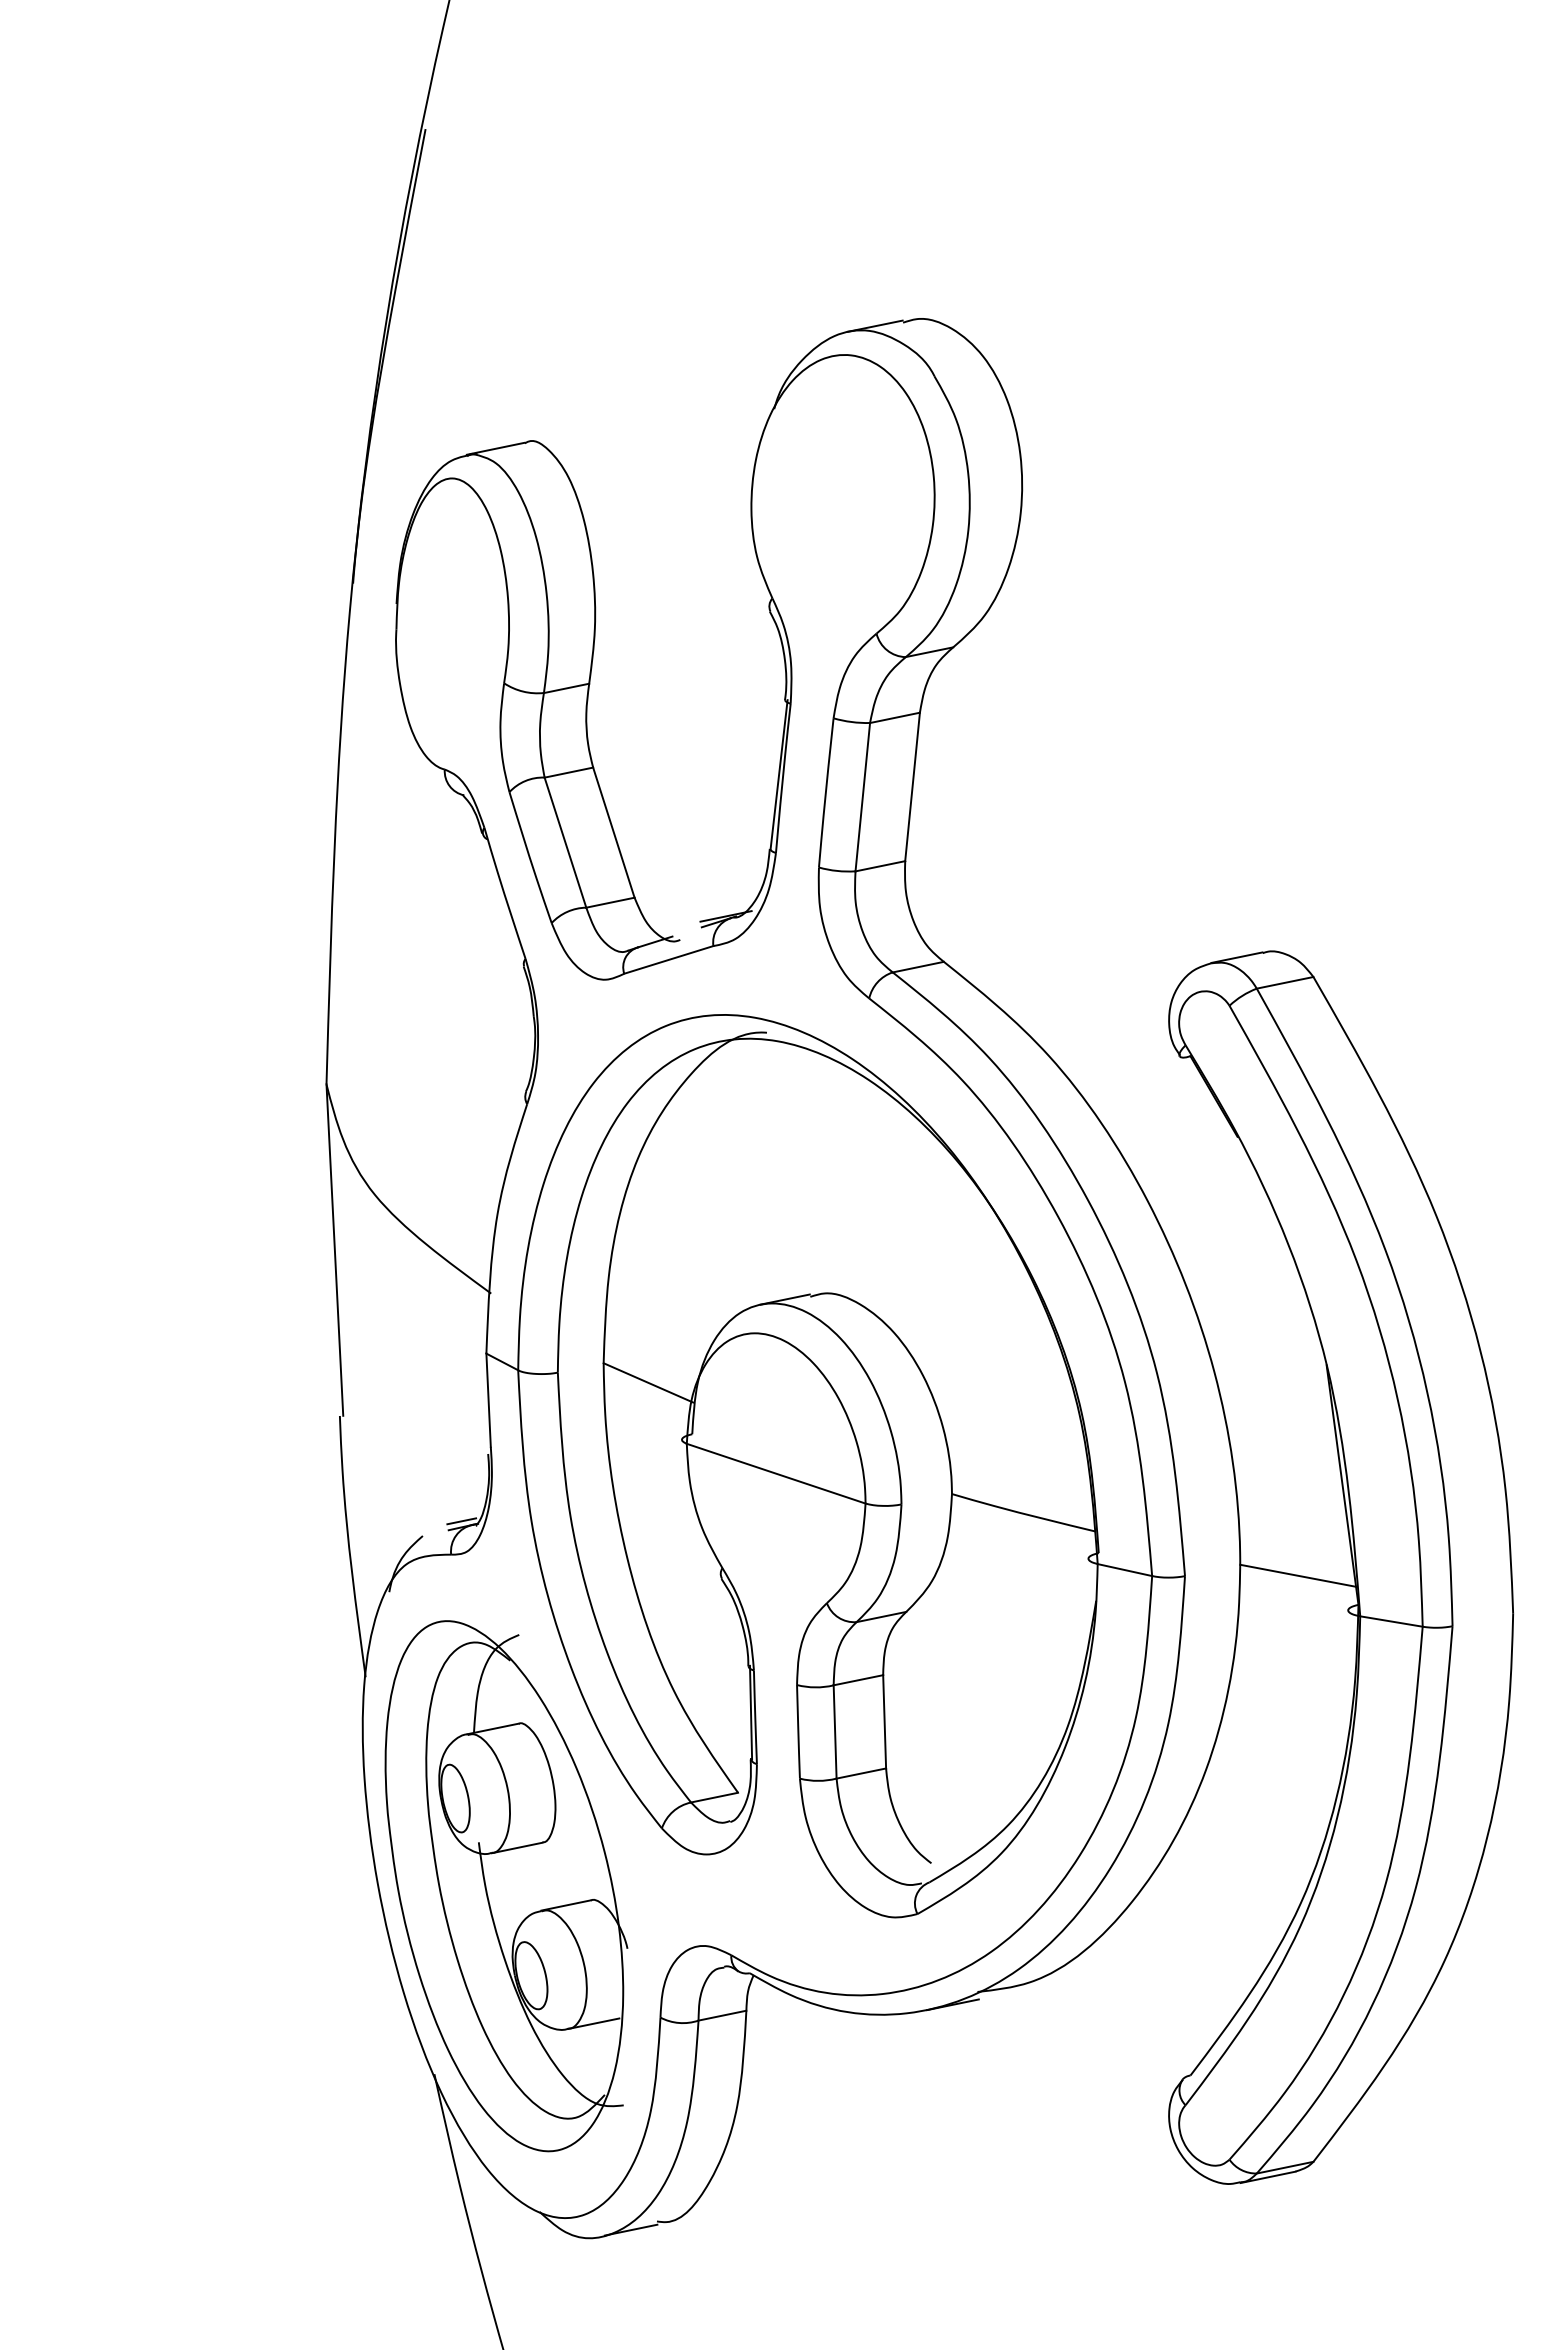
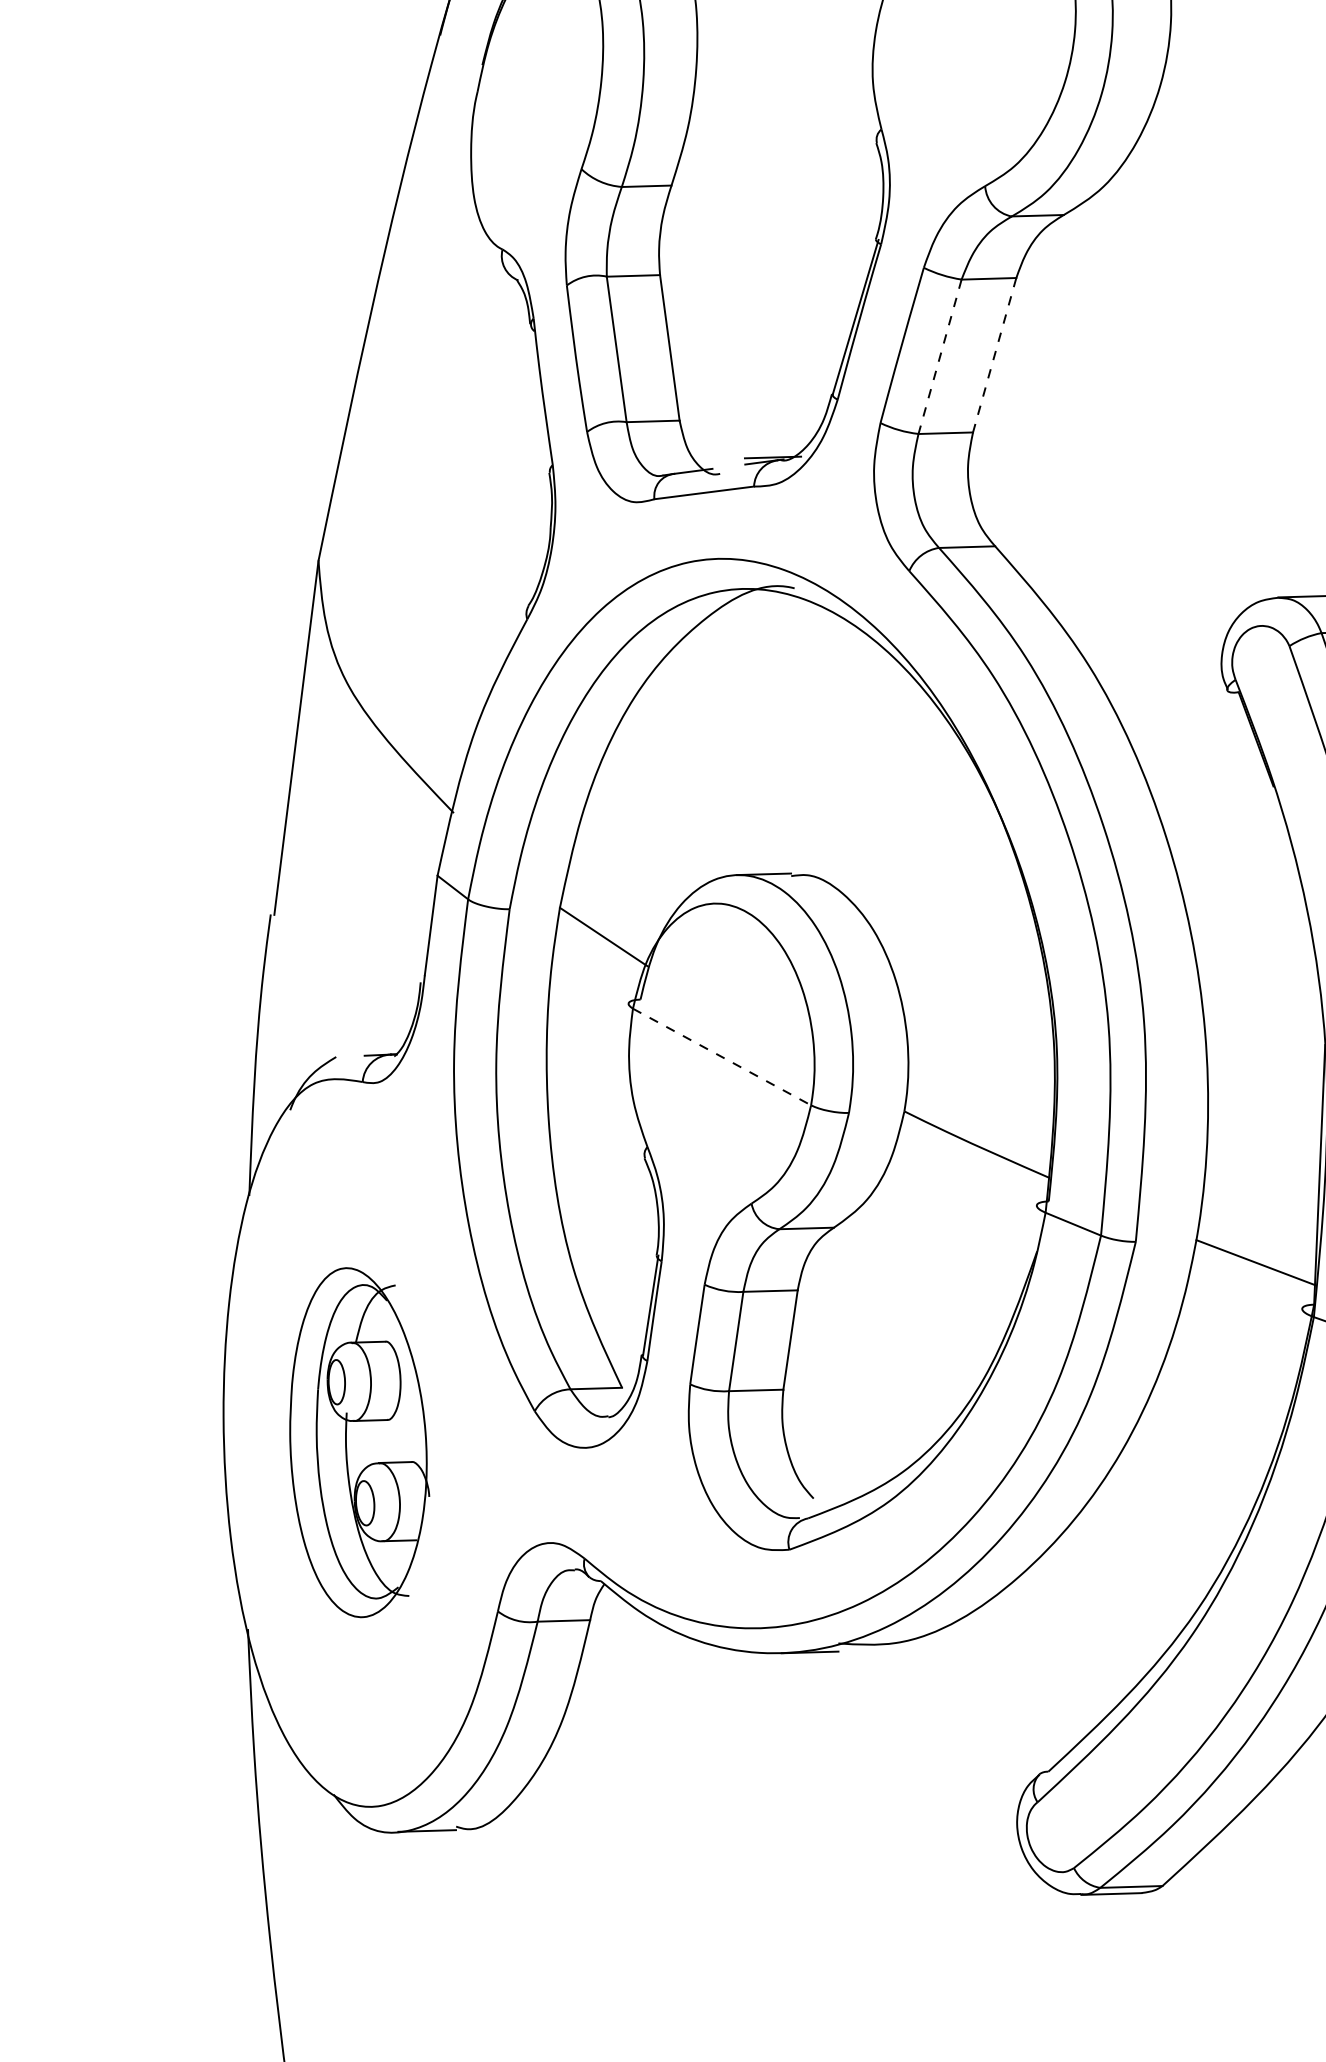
line: (912, 786) -> (994, 354), solid -> dashed
line: (862, 797) -> (939, 357), solid -> dashed
line: (776, 1473) -> (722, 1056), solid -> dashed
line: (461, 1521) -> (379, 1048), removed
part: (506, 1886) -> (359, 1443), size x0.6

